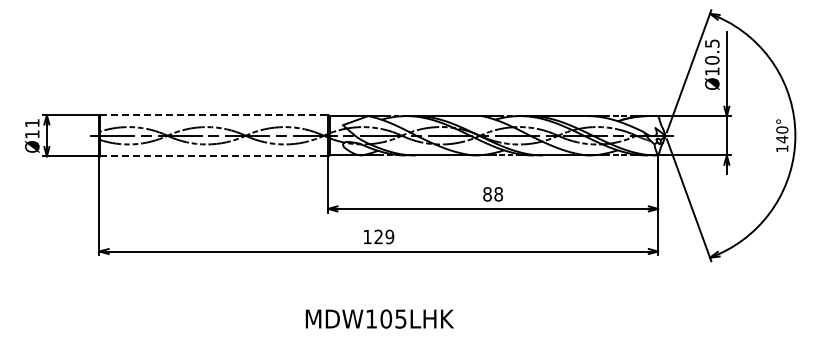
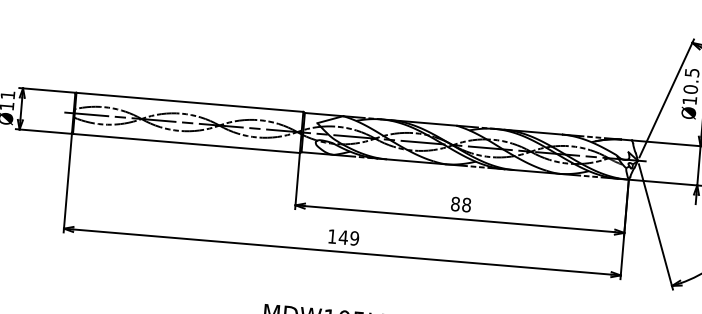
line: (214, 115) -> (190, 102), dashed -> solid
line: (214, 156) -> (186, 143), dashed -> solid
text: (378, 236) -> (343, 237), 129 -> 149

